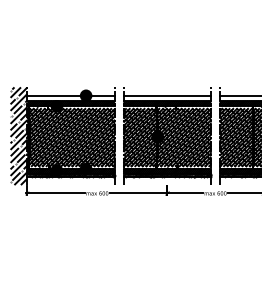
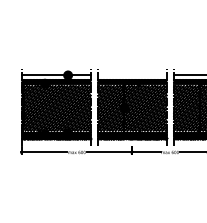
line: (167, 95) -> (132, 75), removed
hatch: (18, 136) -> (14, 107), removed

